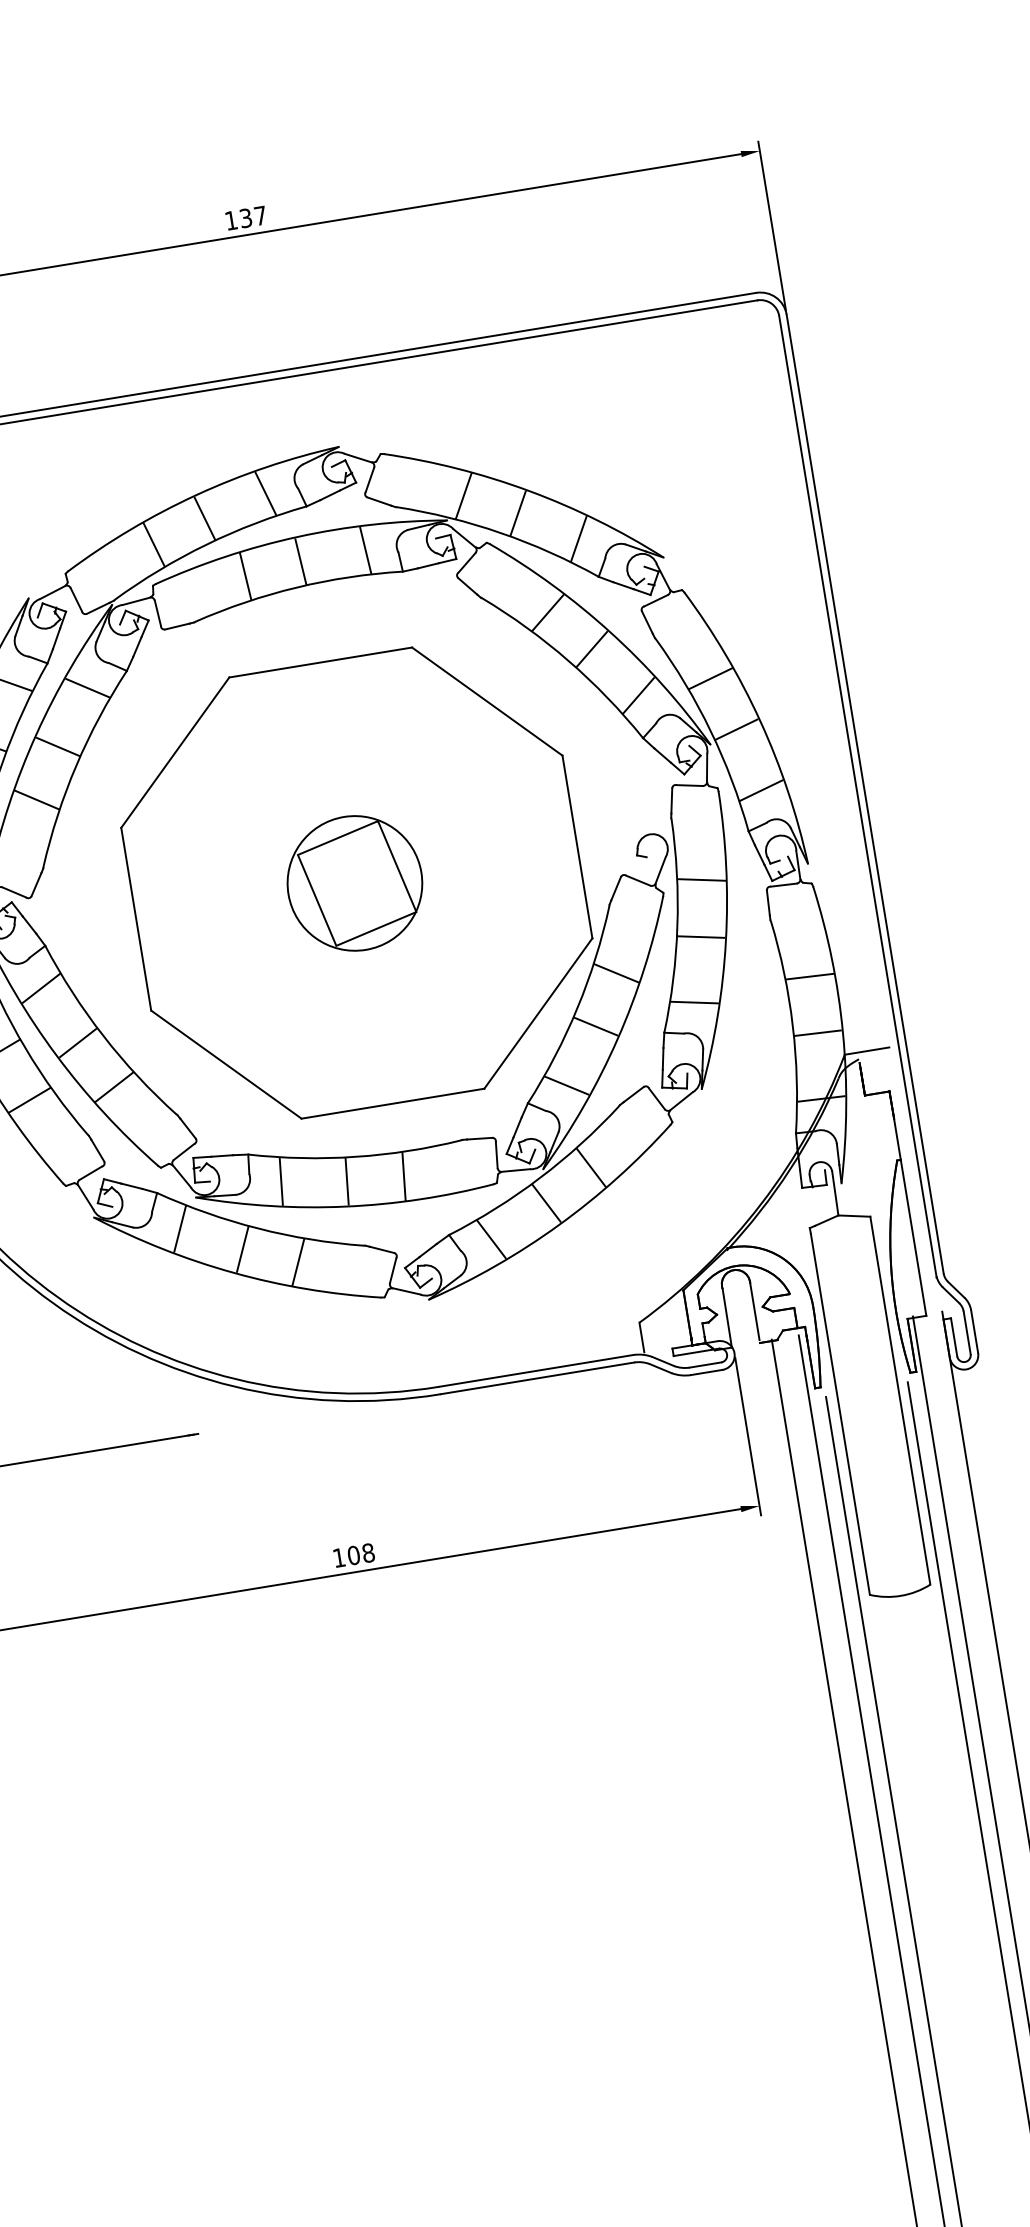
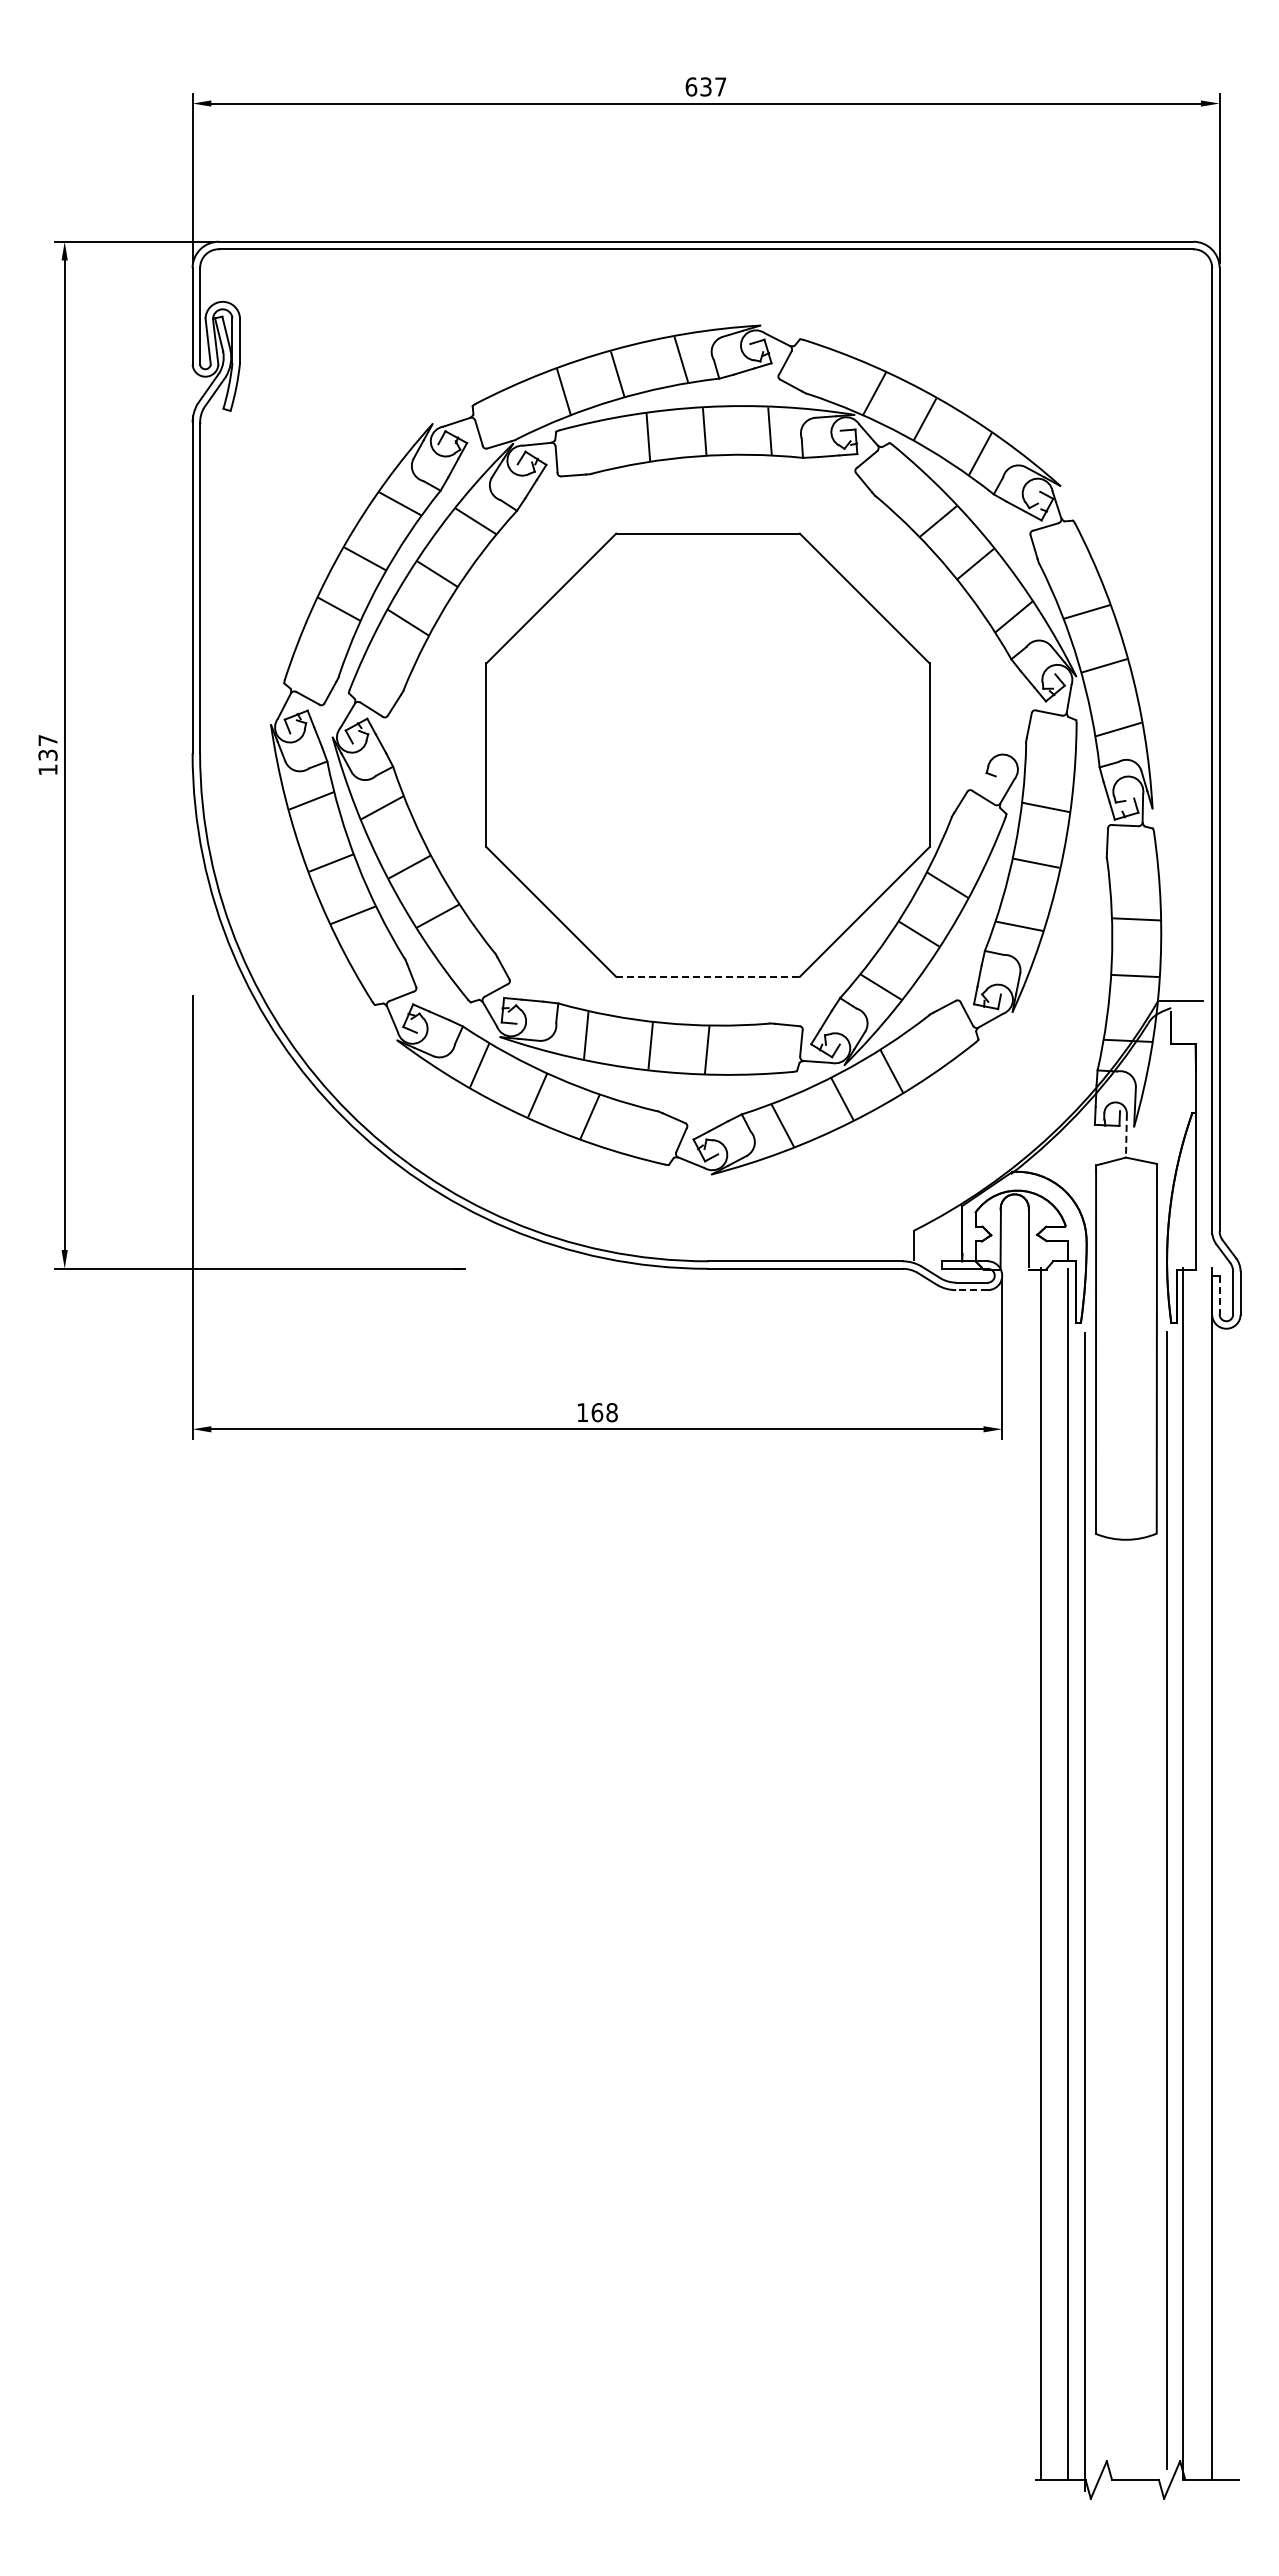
text: (231, 220) -> (691, 86), 137 -> 637
part: (354, 882) -> (705, 754), removed
line: (393, 1103) -> (708, 976), solid -> dashed
line: (835, 1193) -> (1126, 1135), solid -> dashed
line: (953, 1337) -> (1219, 1295), solid -> dashed
line: (707, 1372) -> (972, 1290), solid -> dashed
text: (353, 1555) -> (597, 1412), 108 -> 168

